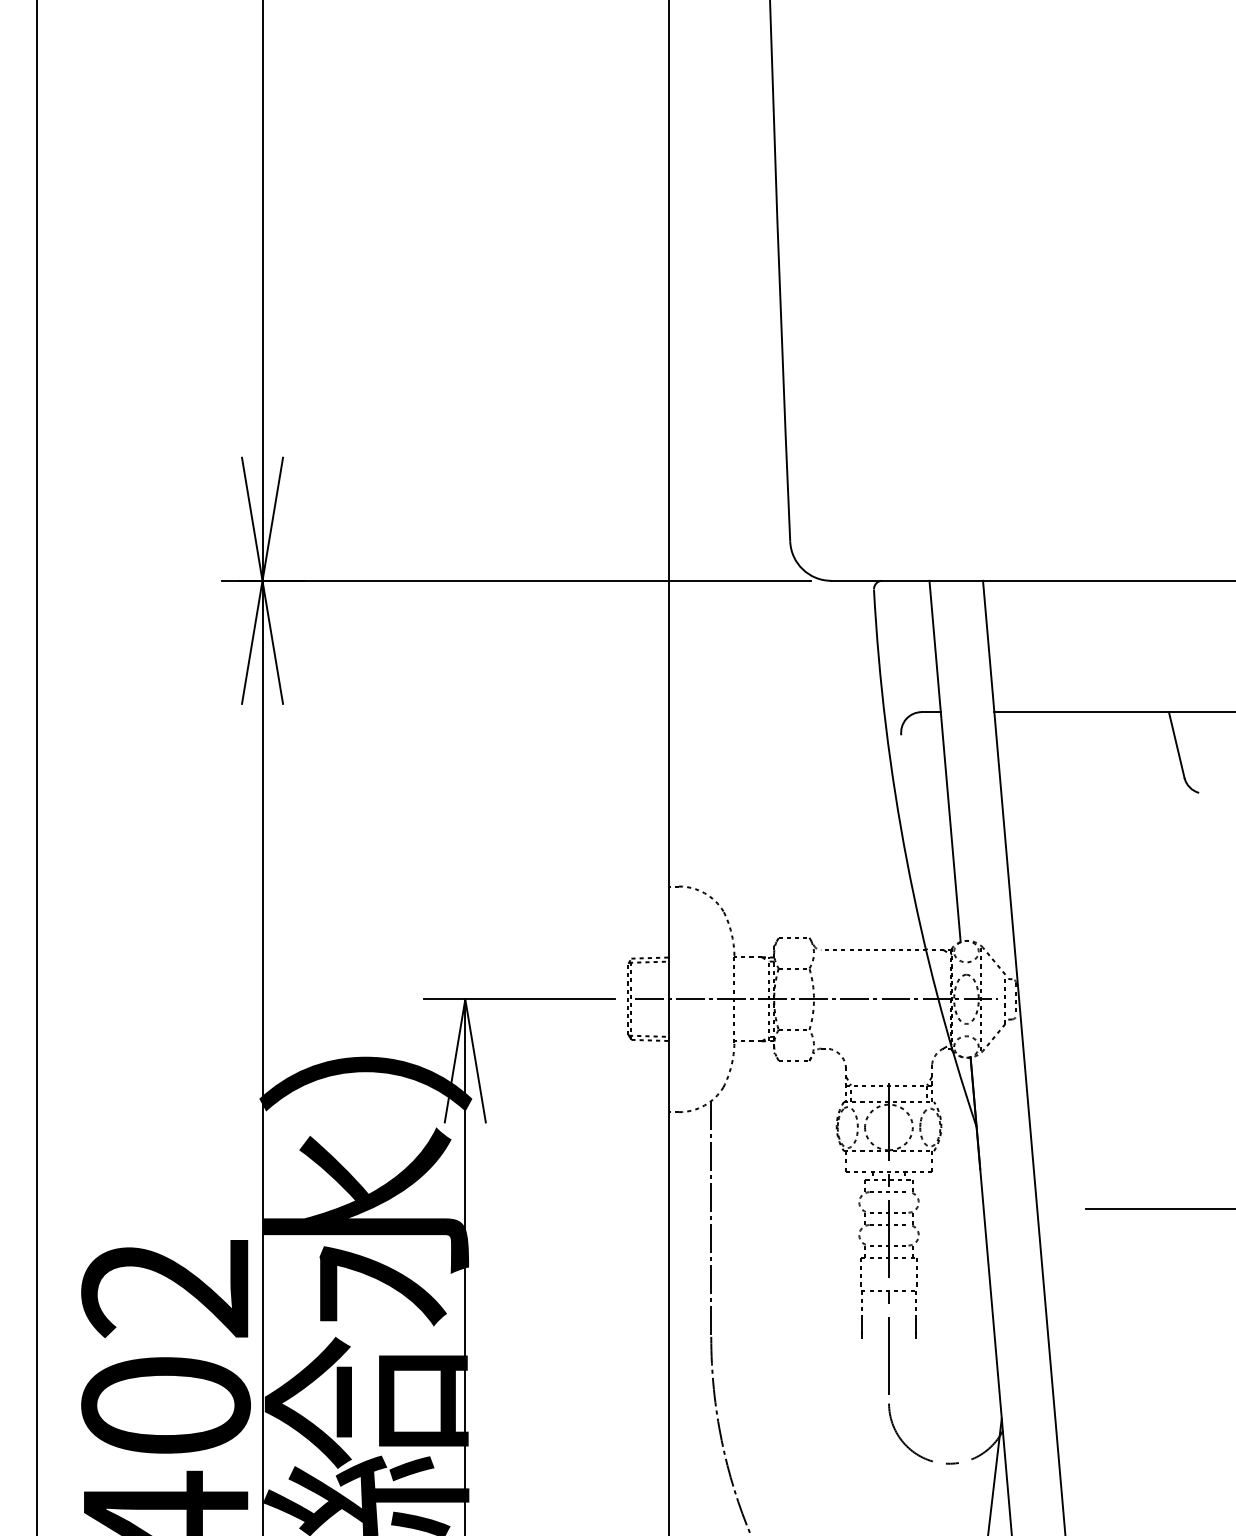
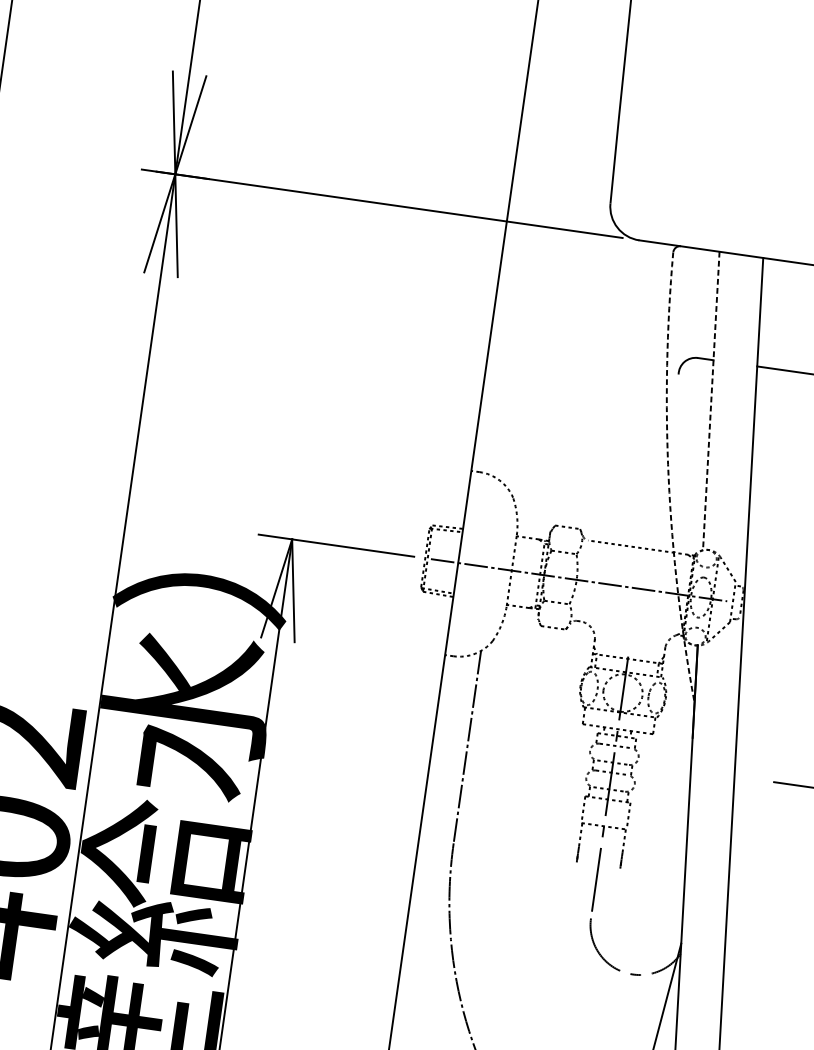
line: (945, 762) -> (711, 401), solid -> dashed
arc: (907, 861) -> (669, 478), solid -> dashed

